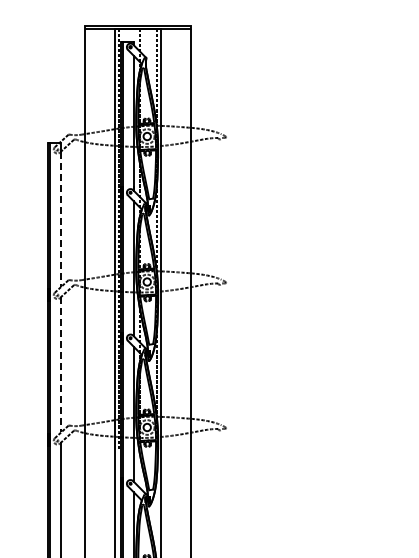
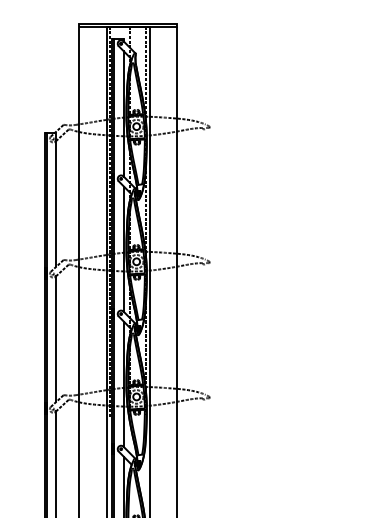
line: (60, 219) -> (56, 203), dashed -> solid
line: (60, 365) -> (56, 339), dashed -> solid

